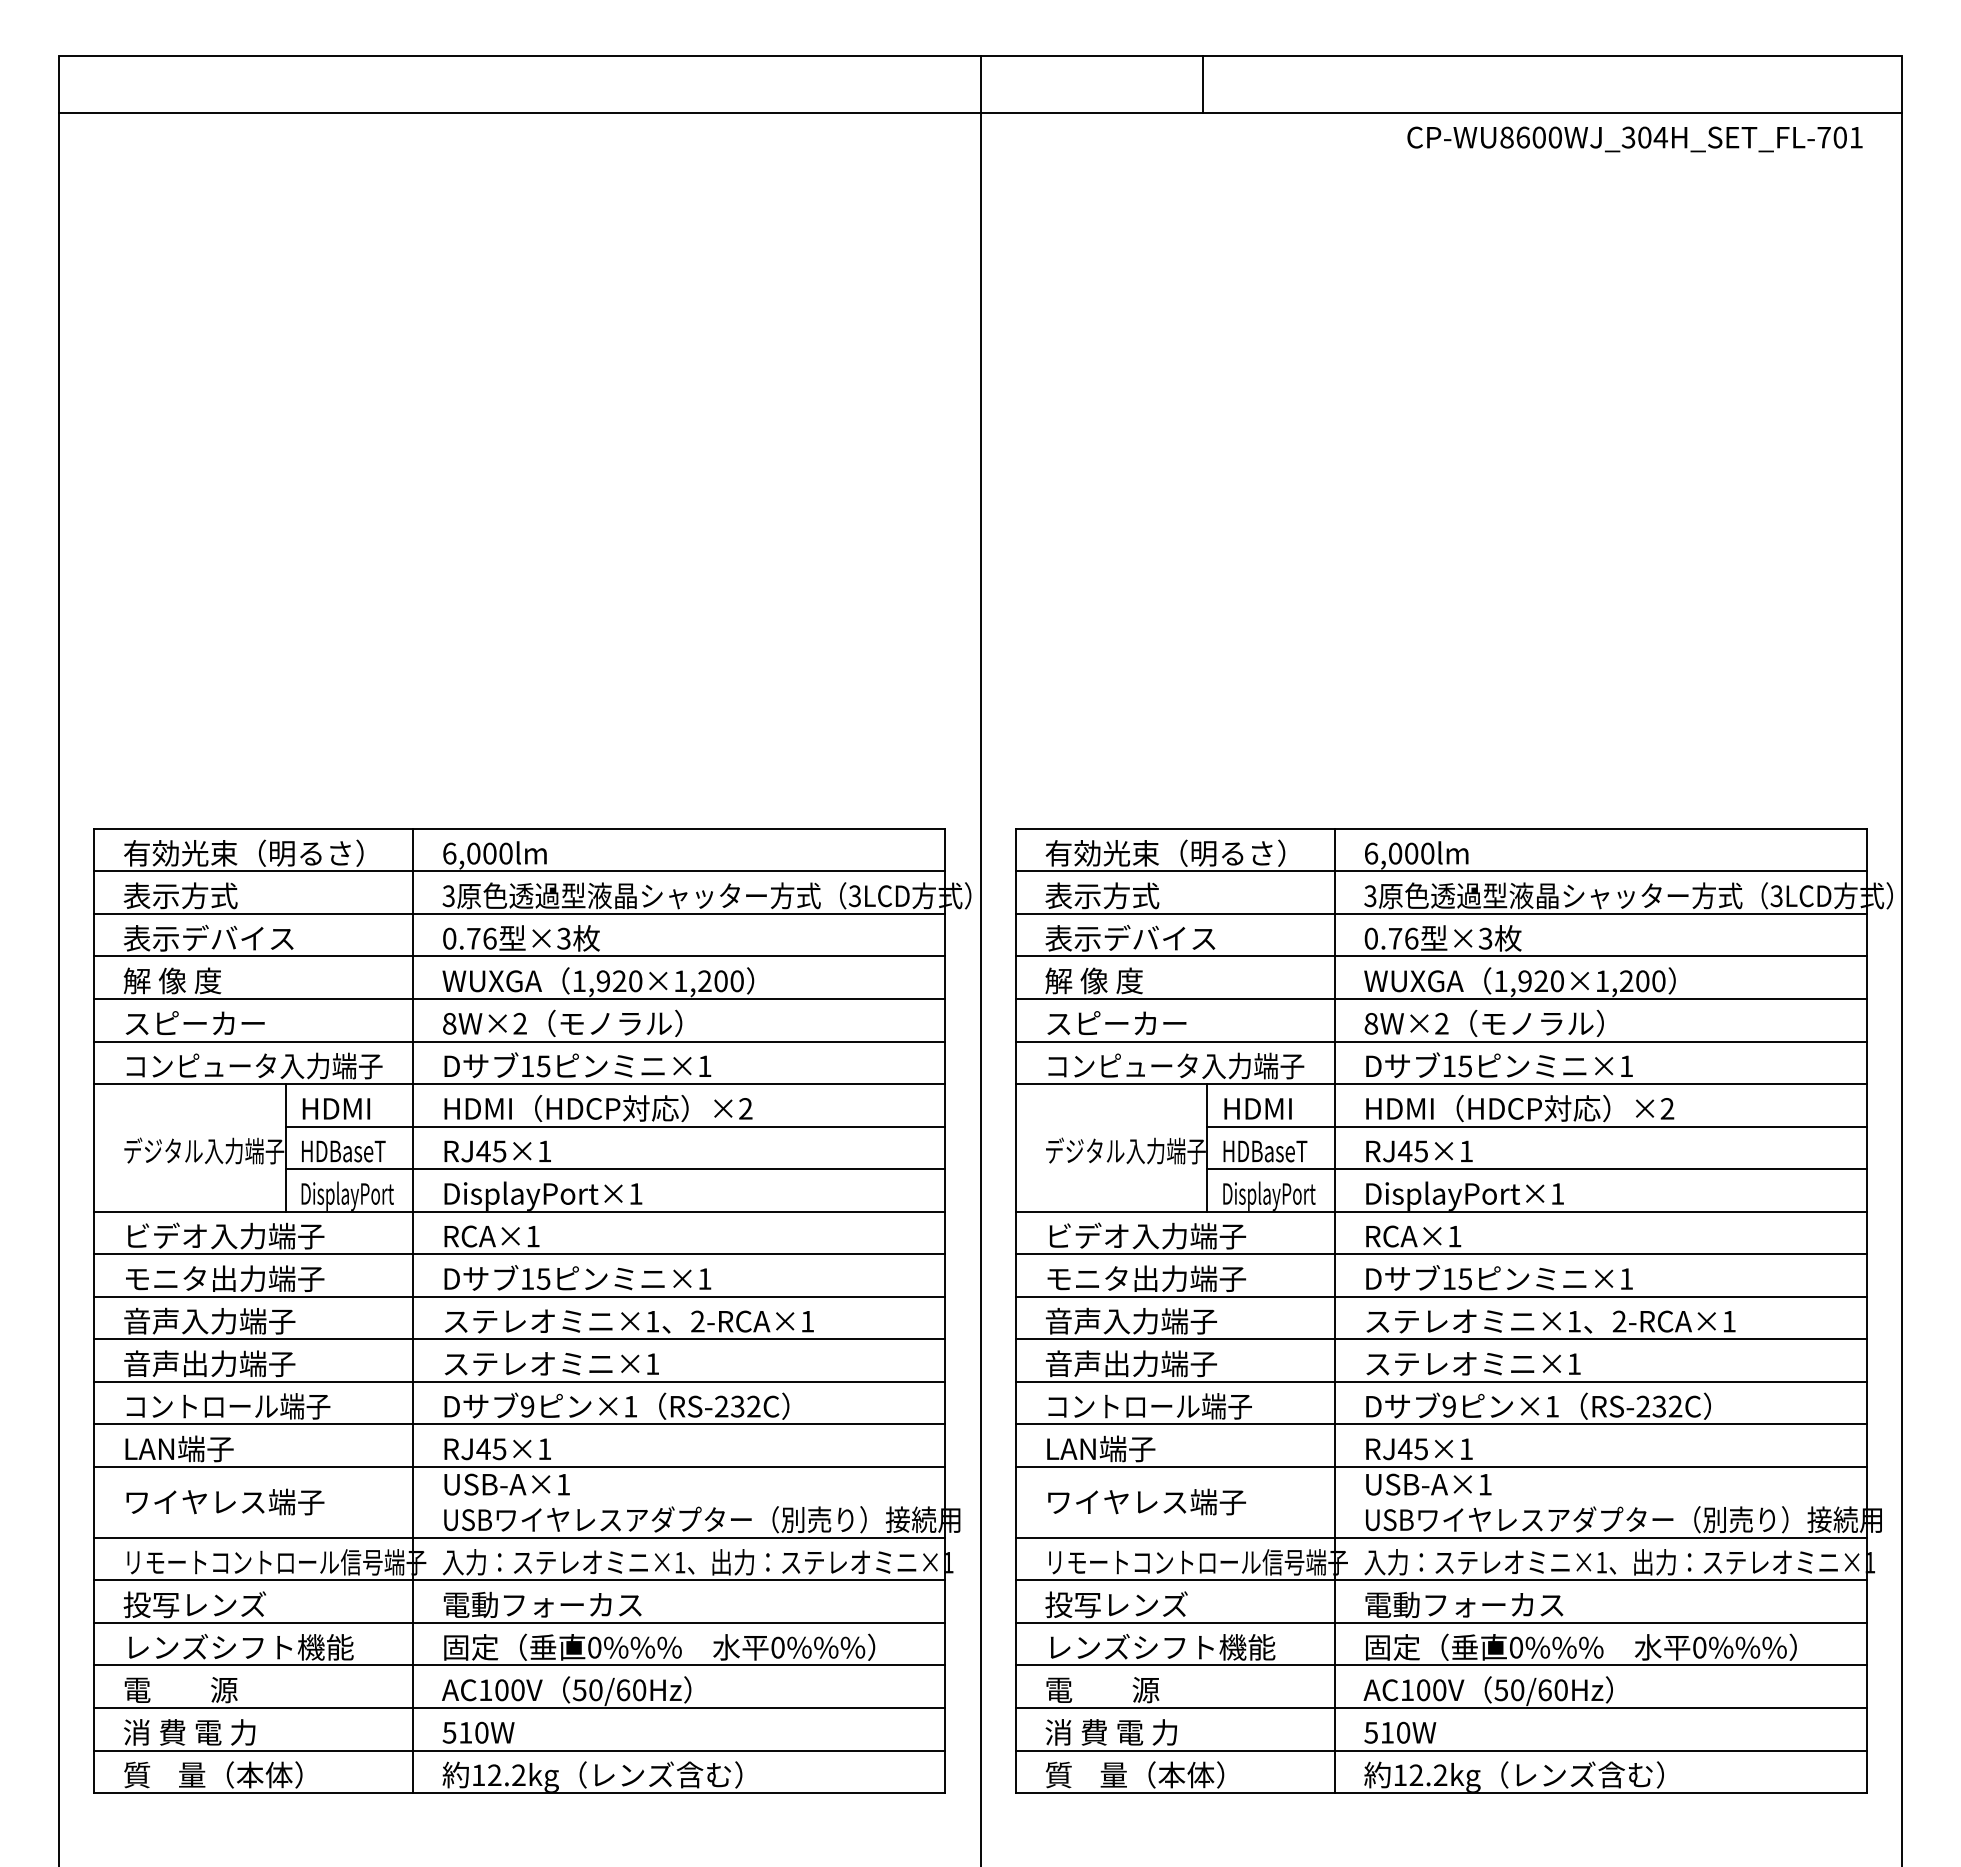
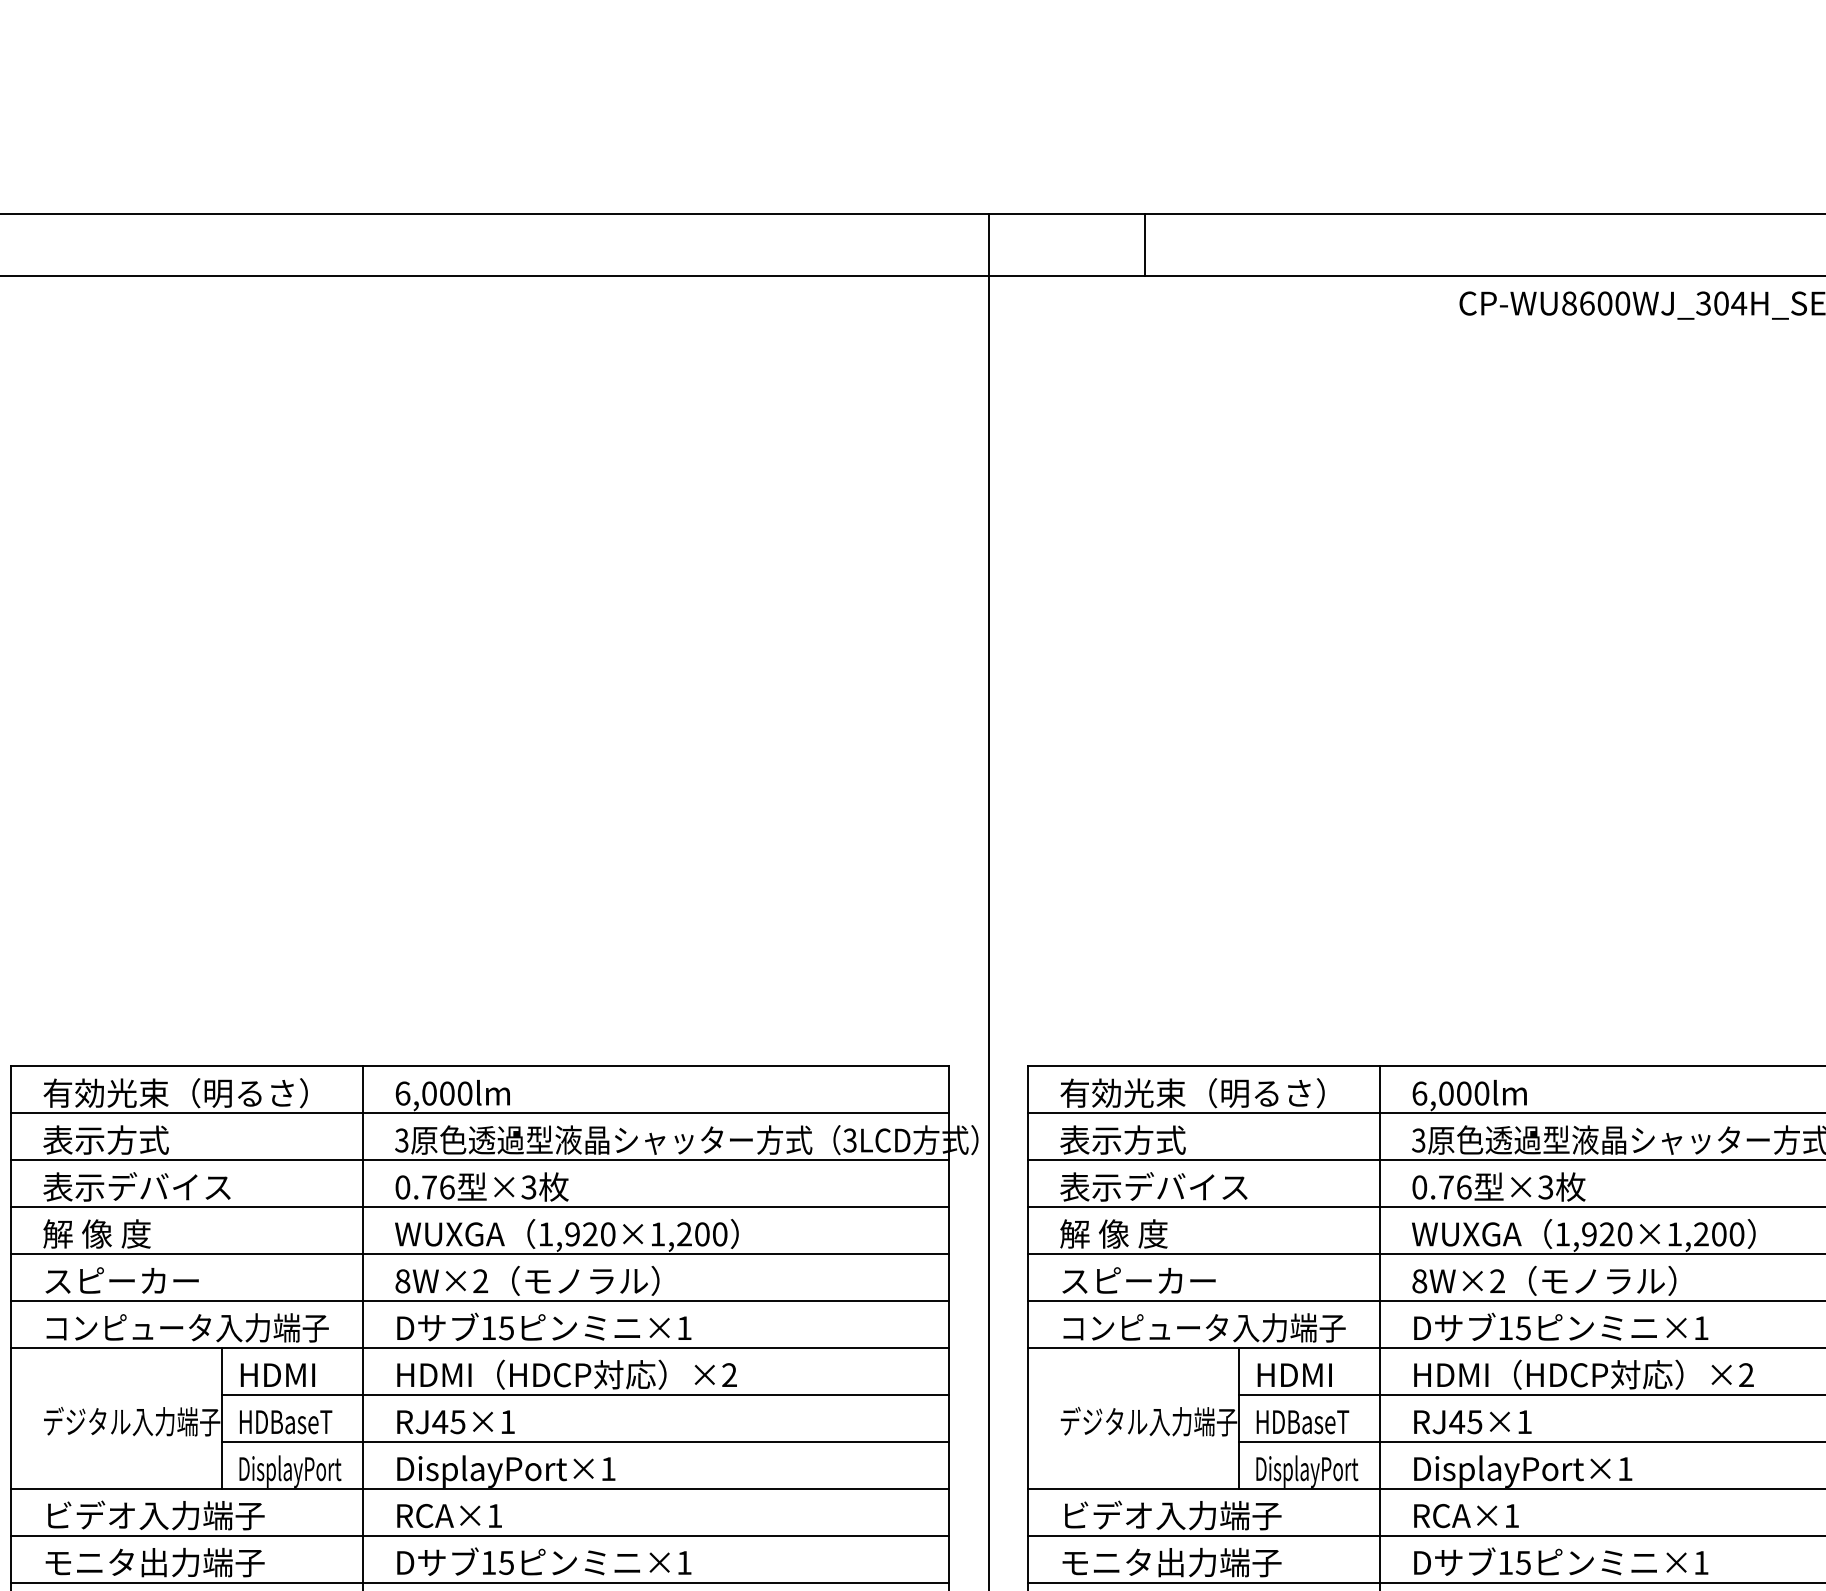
line: (1203, 84) -> (1145, 244), moved

